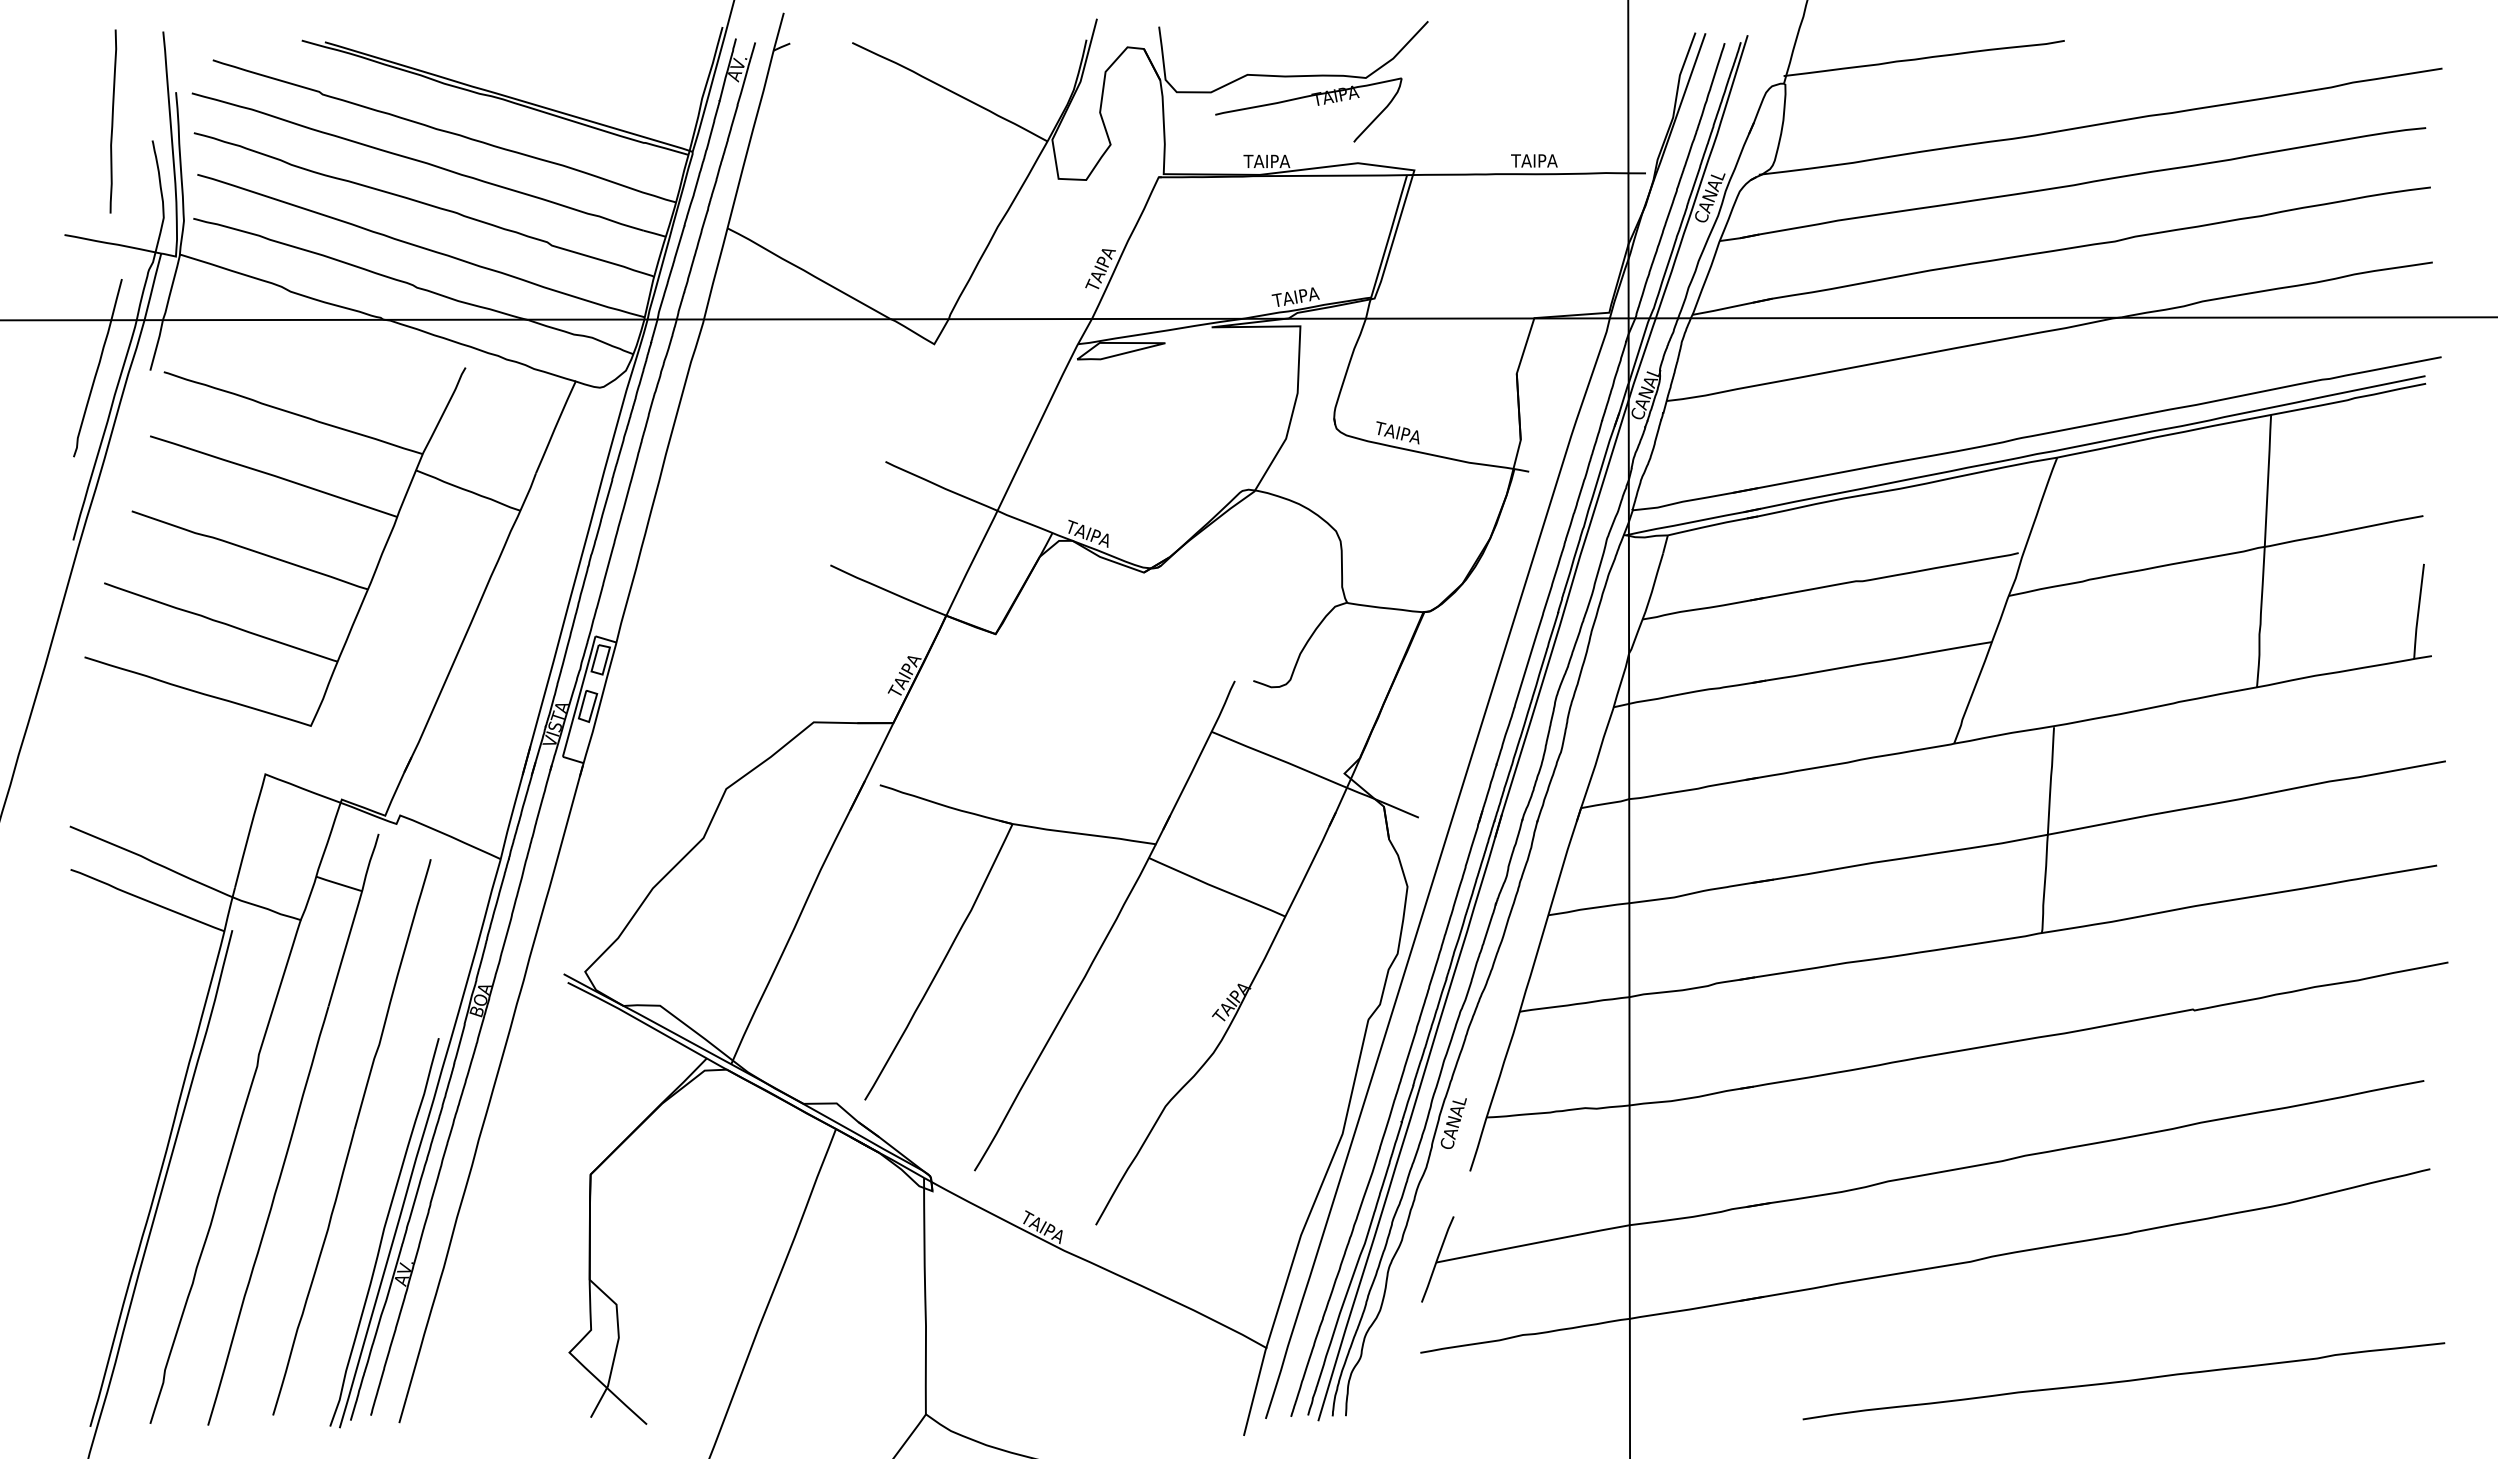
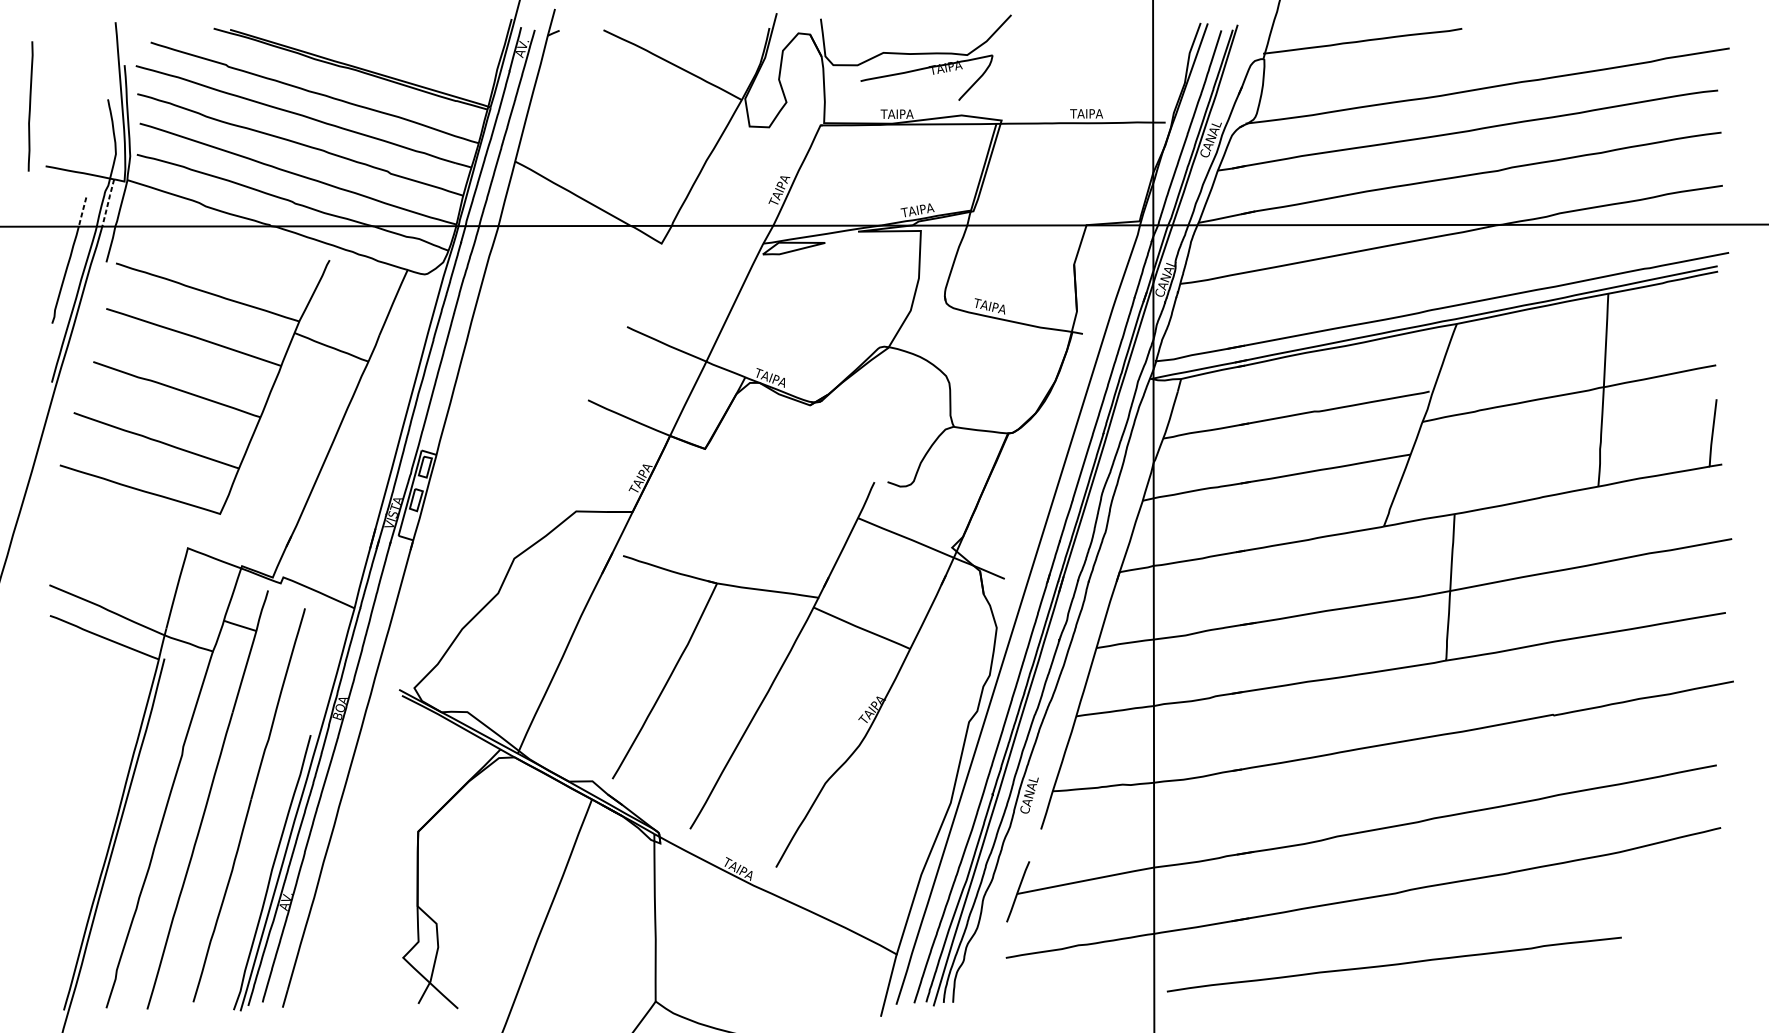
curve: (113, 121) -> (30, 106), moved
line: (152, 287) -> (107, 203), solid -> dashed
line: (116, 299) -> (82, 211), solid -> dashed
curve: (2123, 1381) -> (1394, 964), moved

